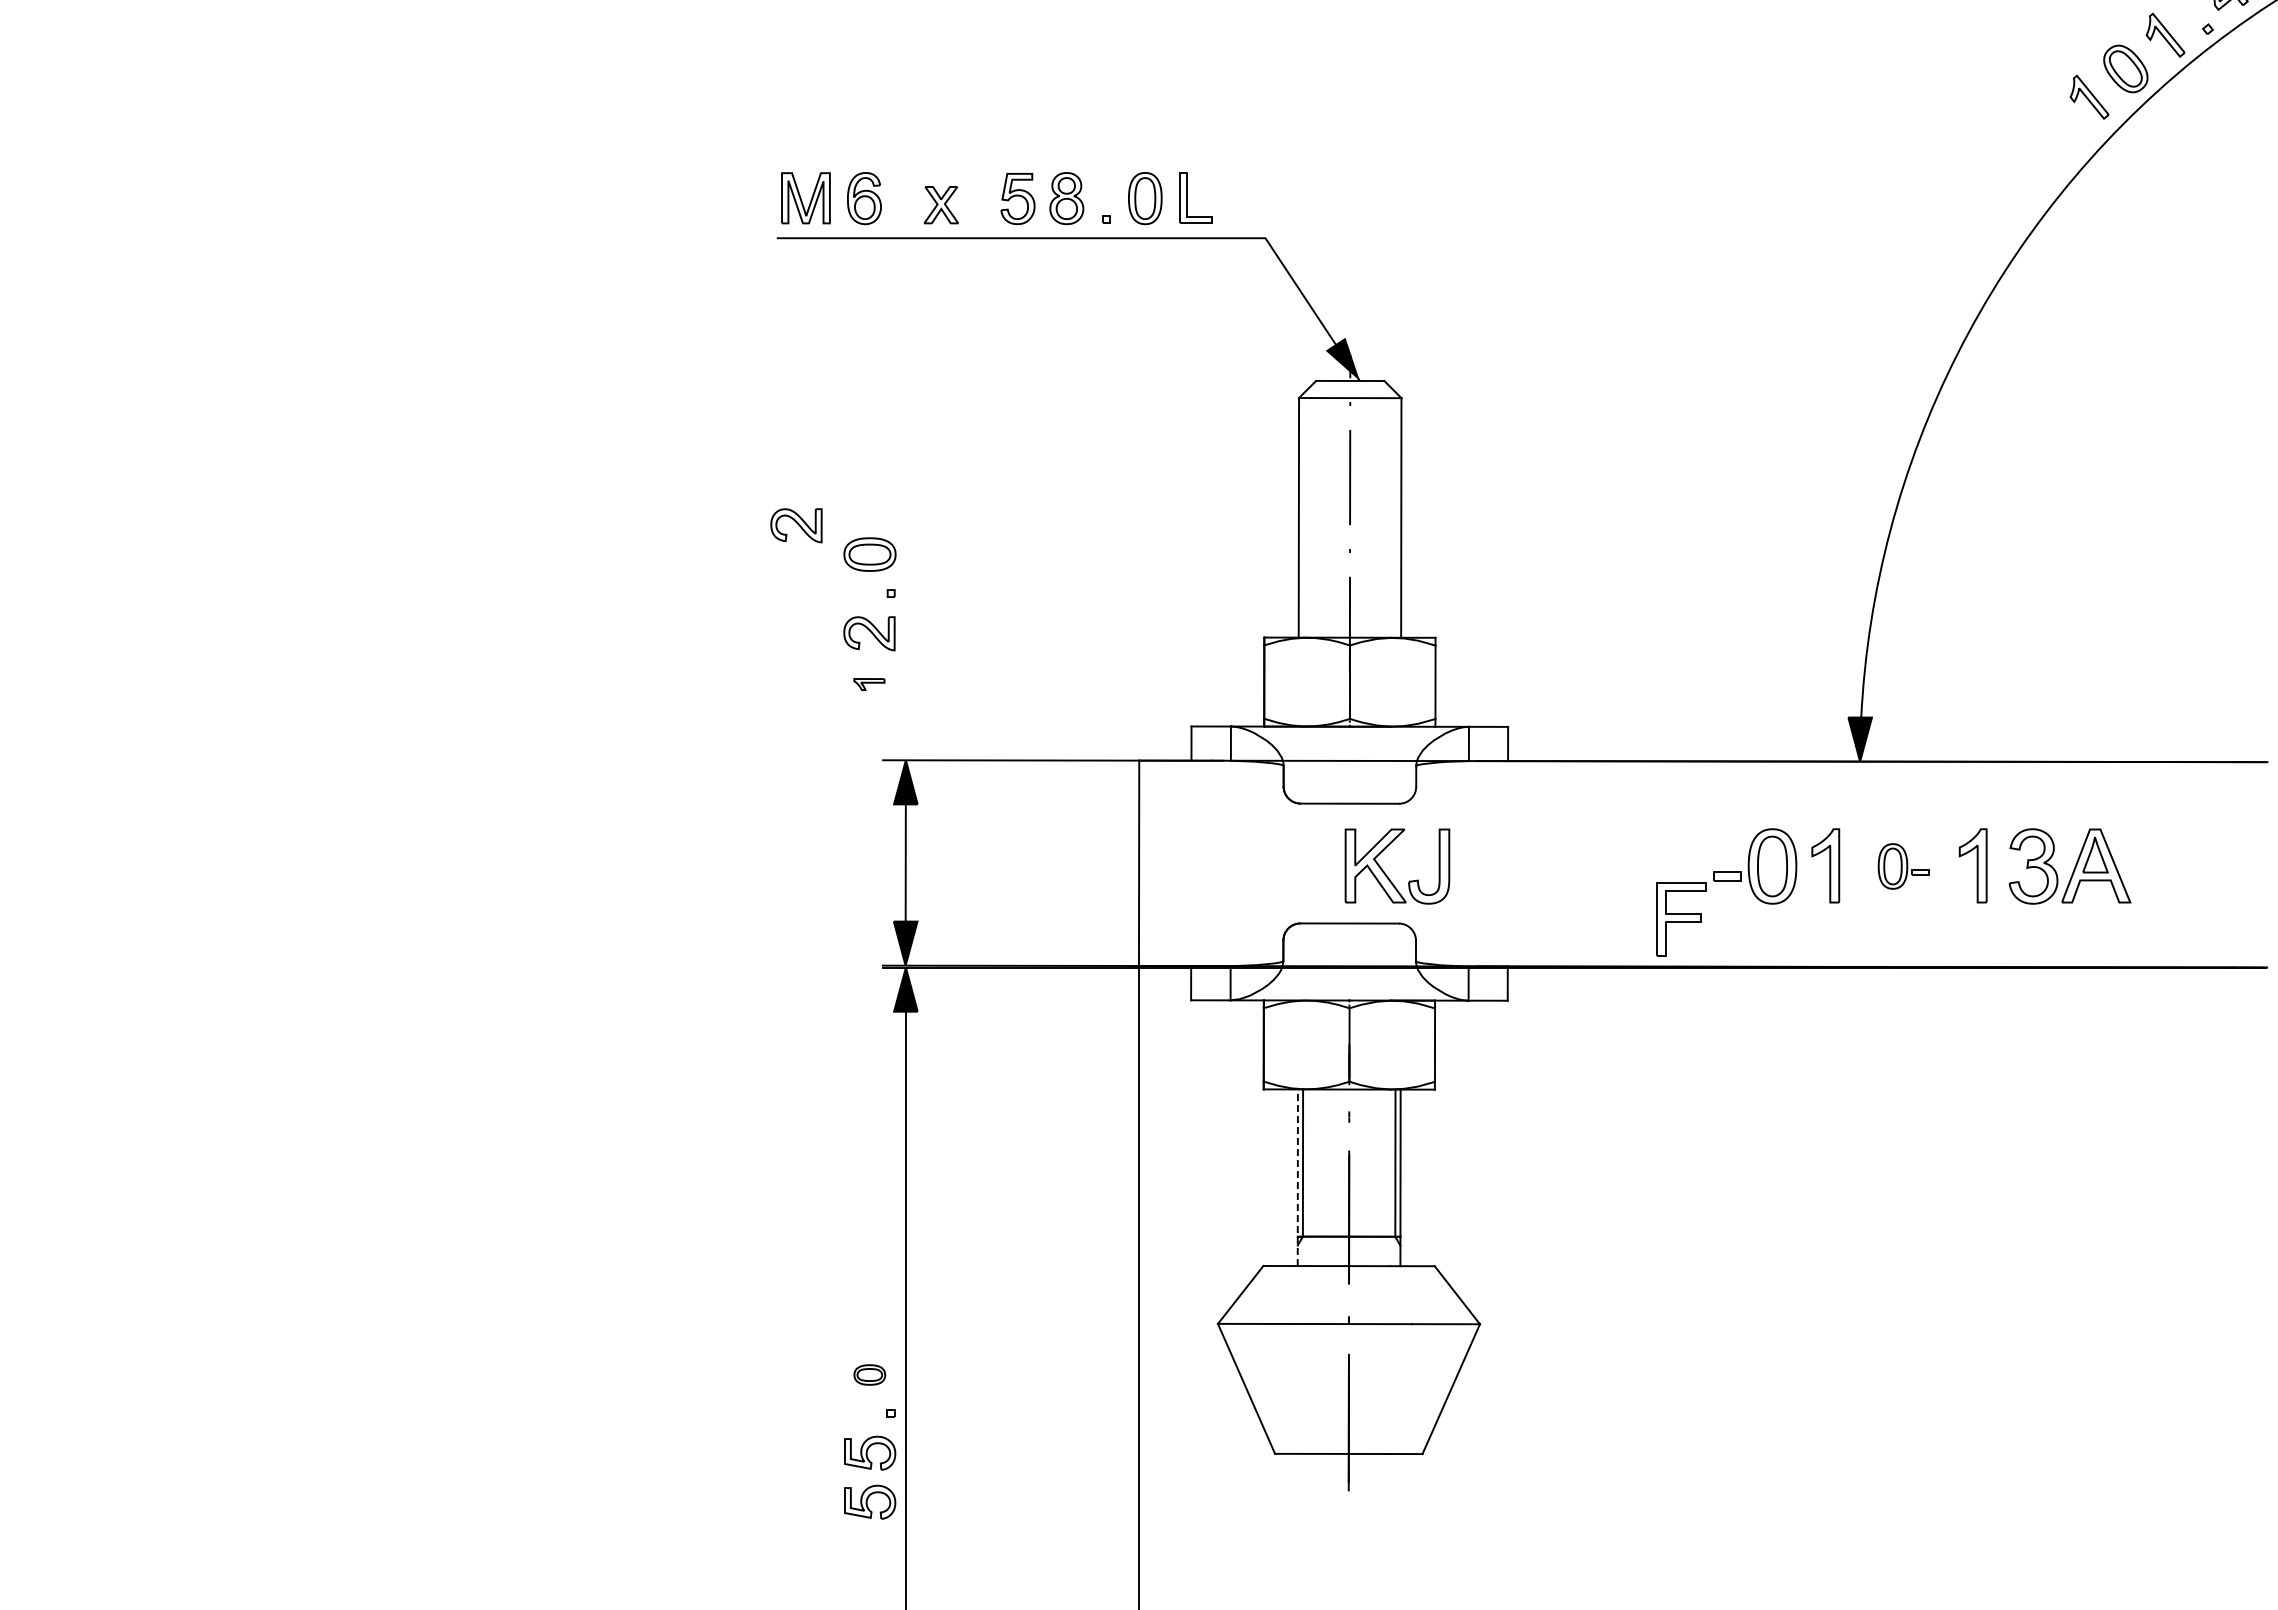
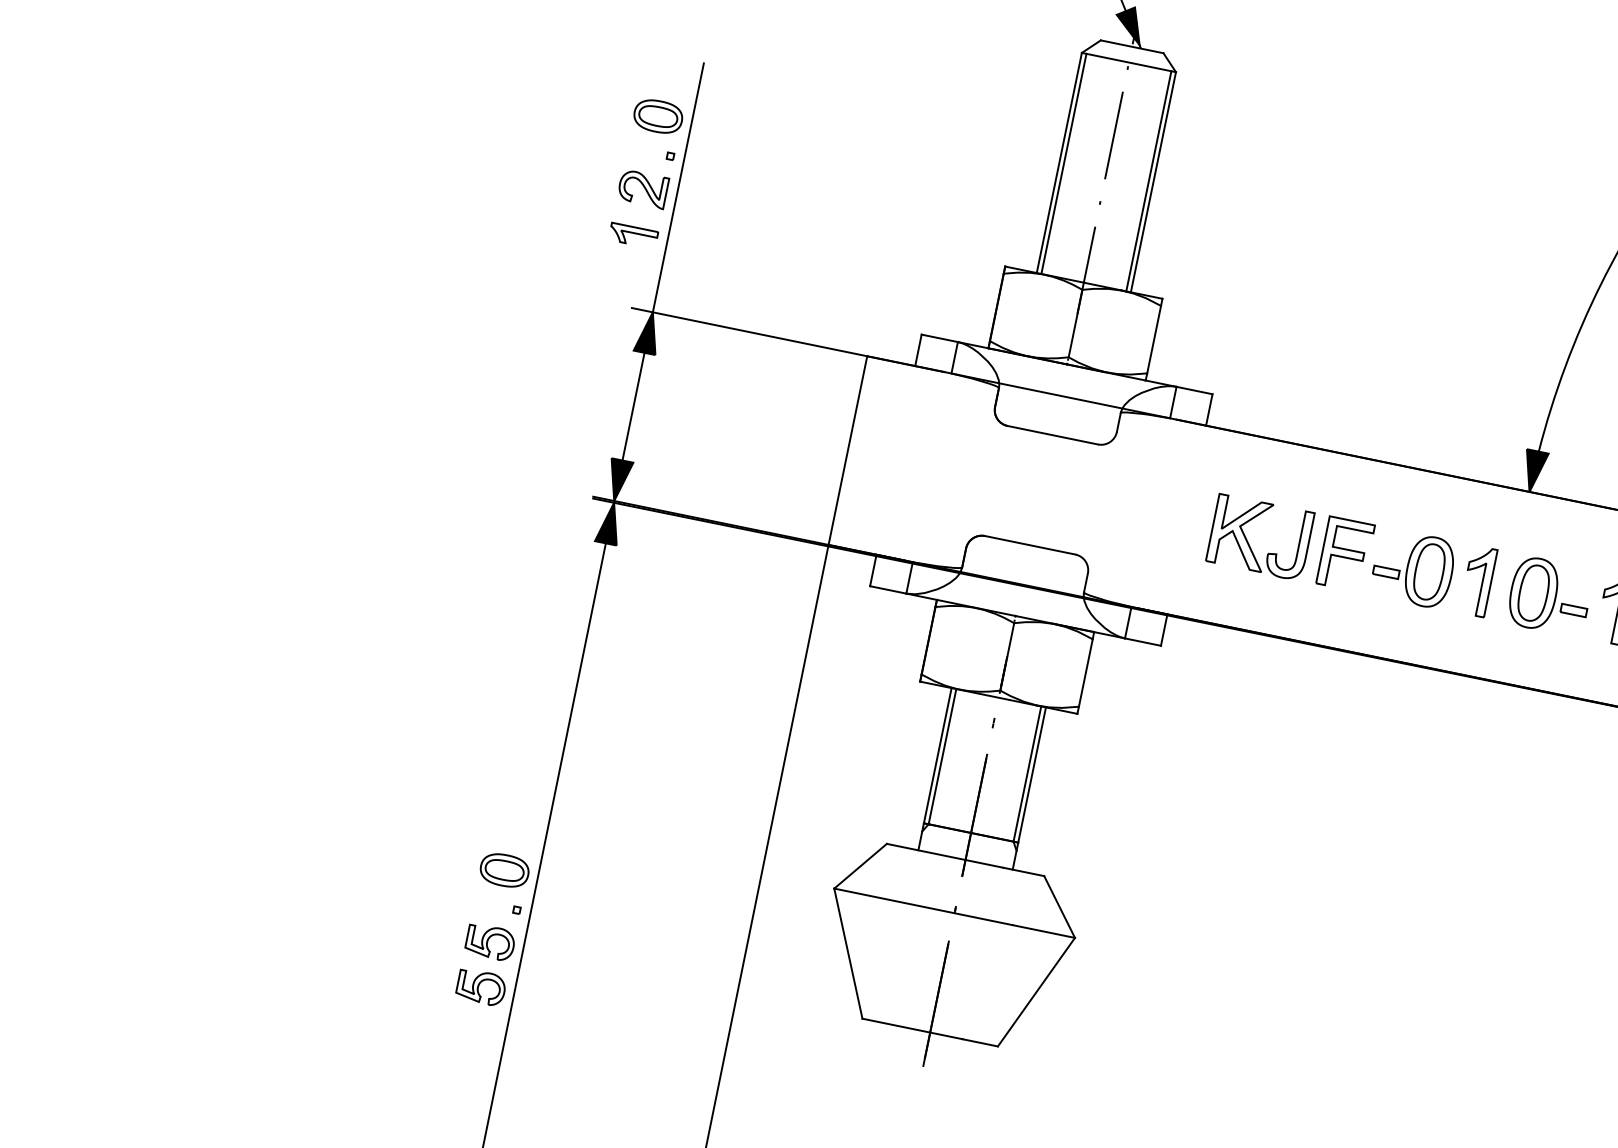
line: (1303, 517) -> (1063, 163), added
line: (1396, 517) -> (1149, 180), added
part: (796, 525) -> (596, 76), removed
line: (905, 624) -> (677, 187), added
part: (869, 684) -> (633, 235), size x1.67
part: (1903, 866) -> (1549, 596), size x1.67
part: (1385, 872) -> (1248, 540), moved
part: (1681, 919) -> (1345, 554), moved
line: (1297, 1177) -> (934, 768), dashed -> solid
part: (869, 1374) -> (504, 869), size x1.67

